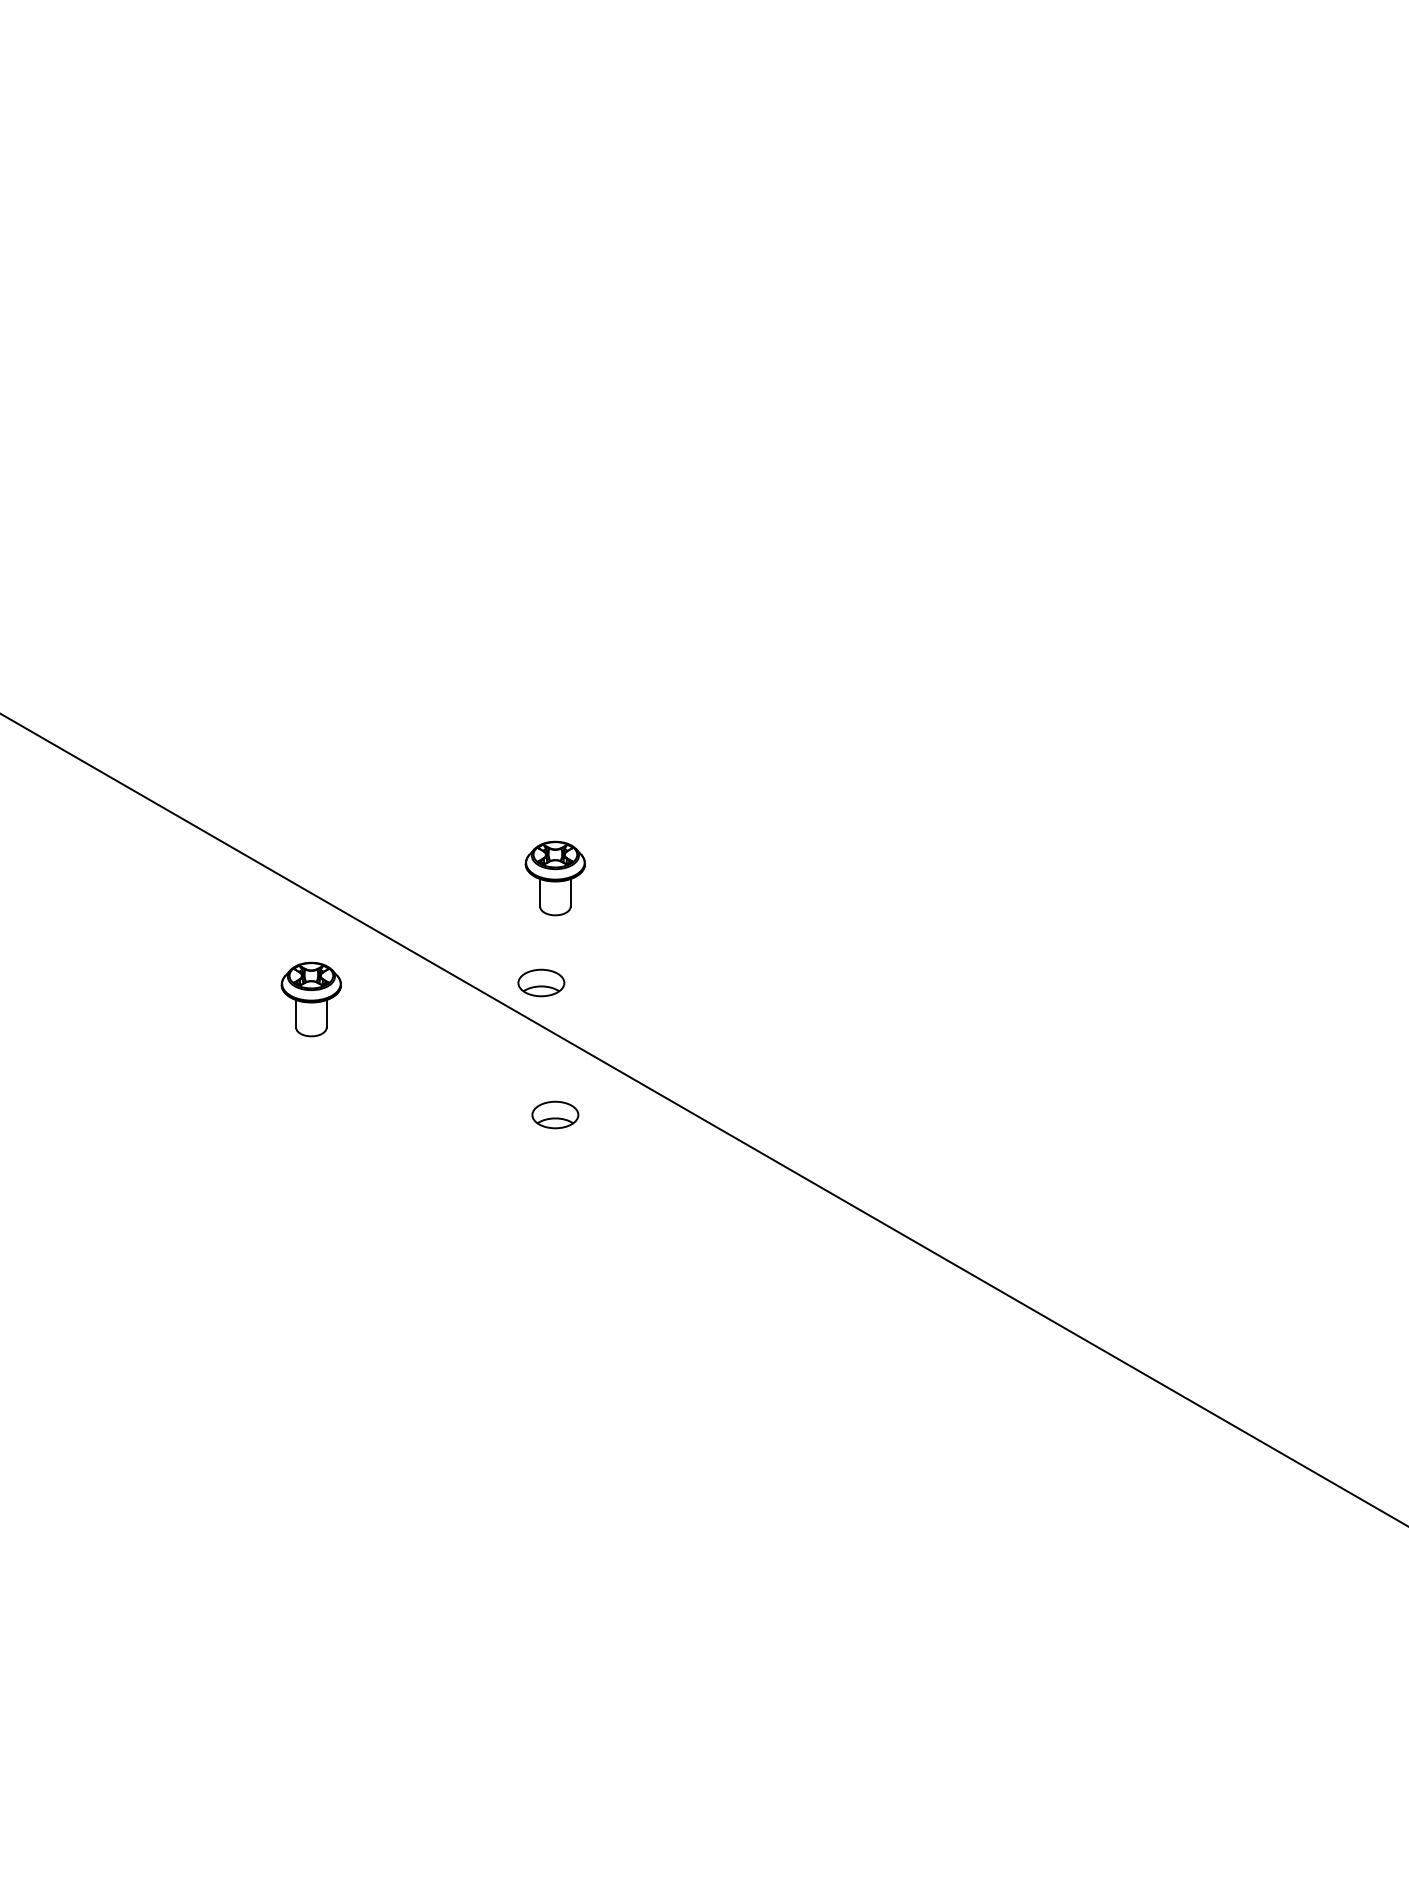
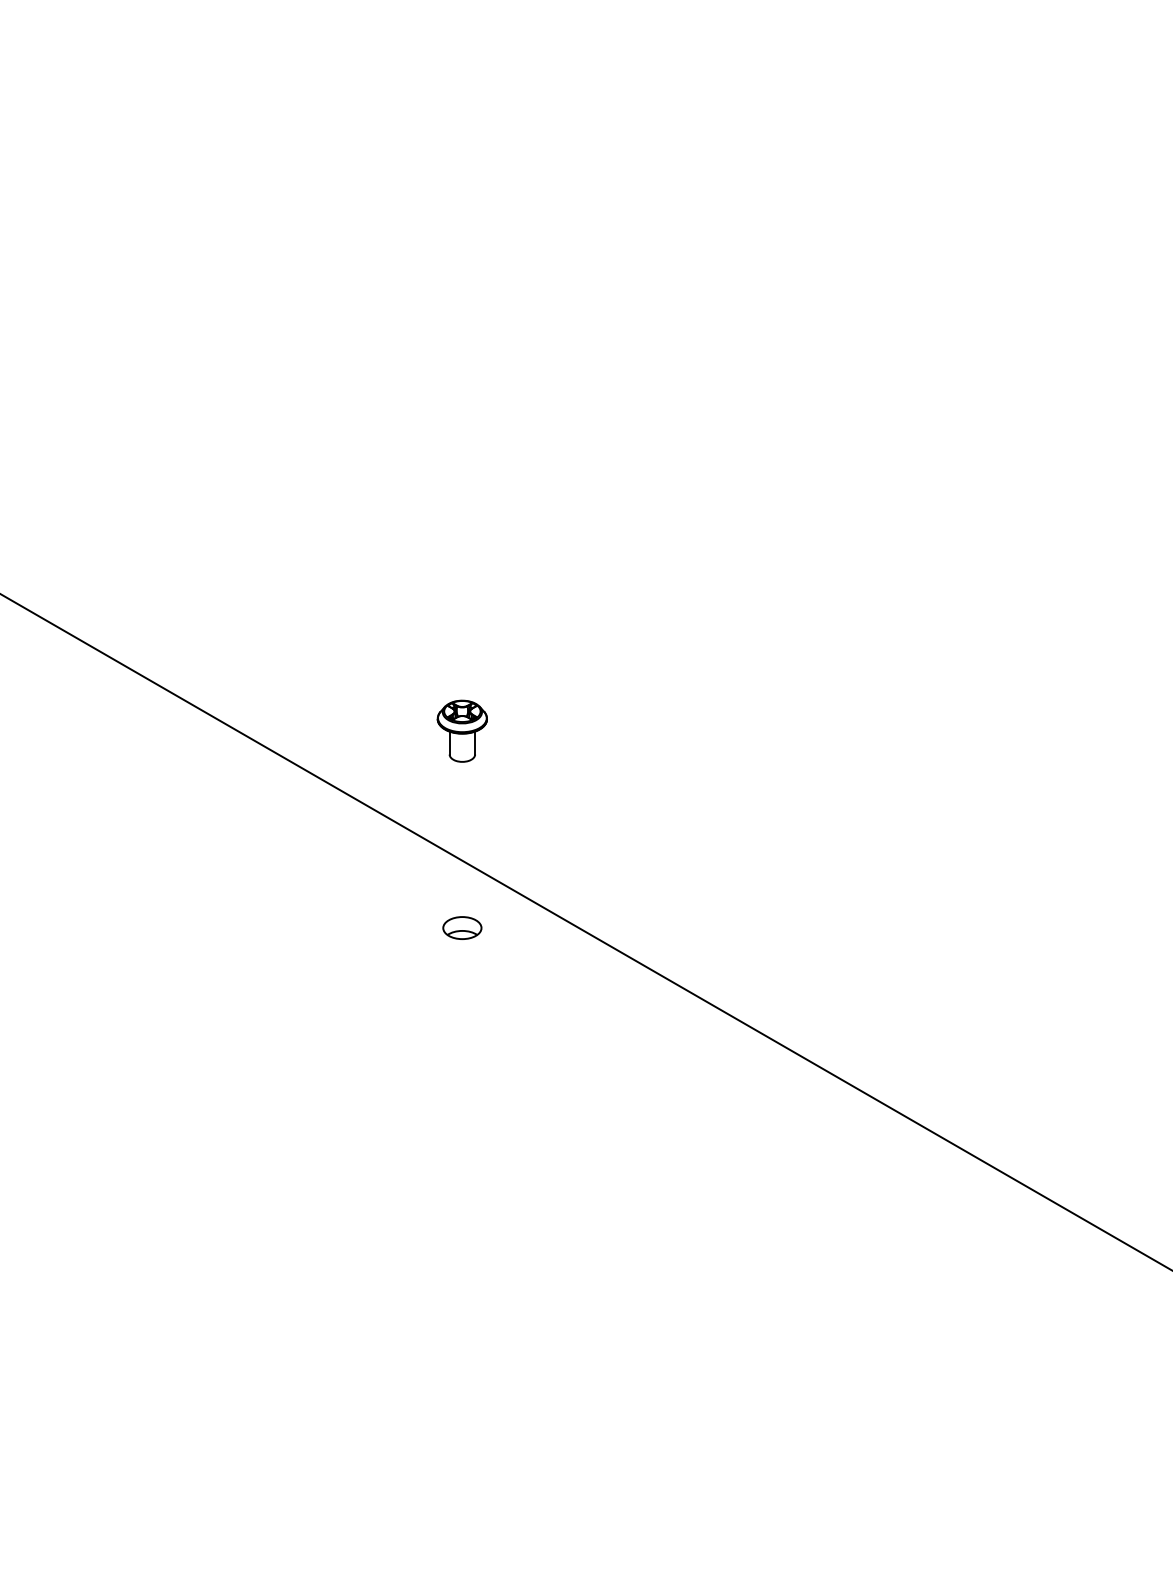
part: (541, 982) -> (450, 817), removed
part: (310, 999) -> (258, 831), removed

